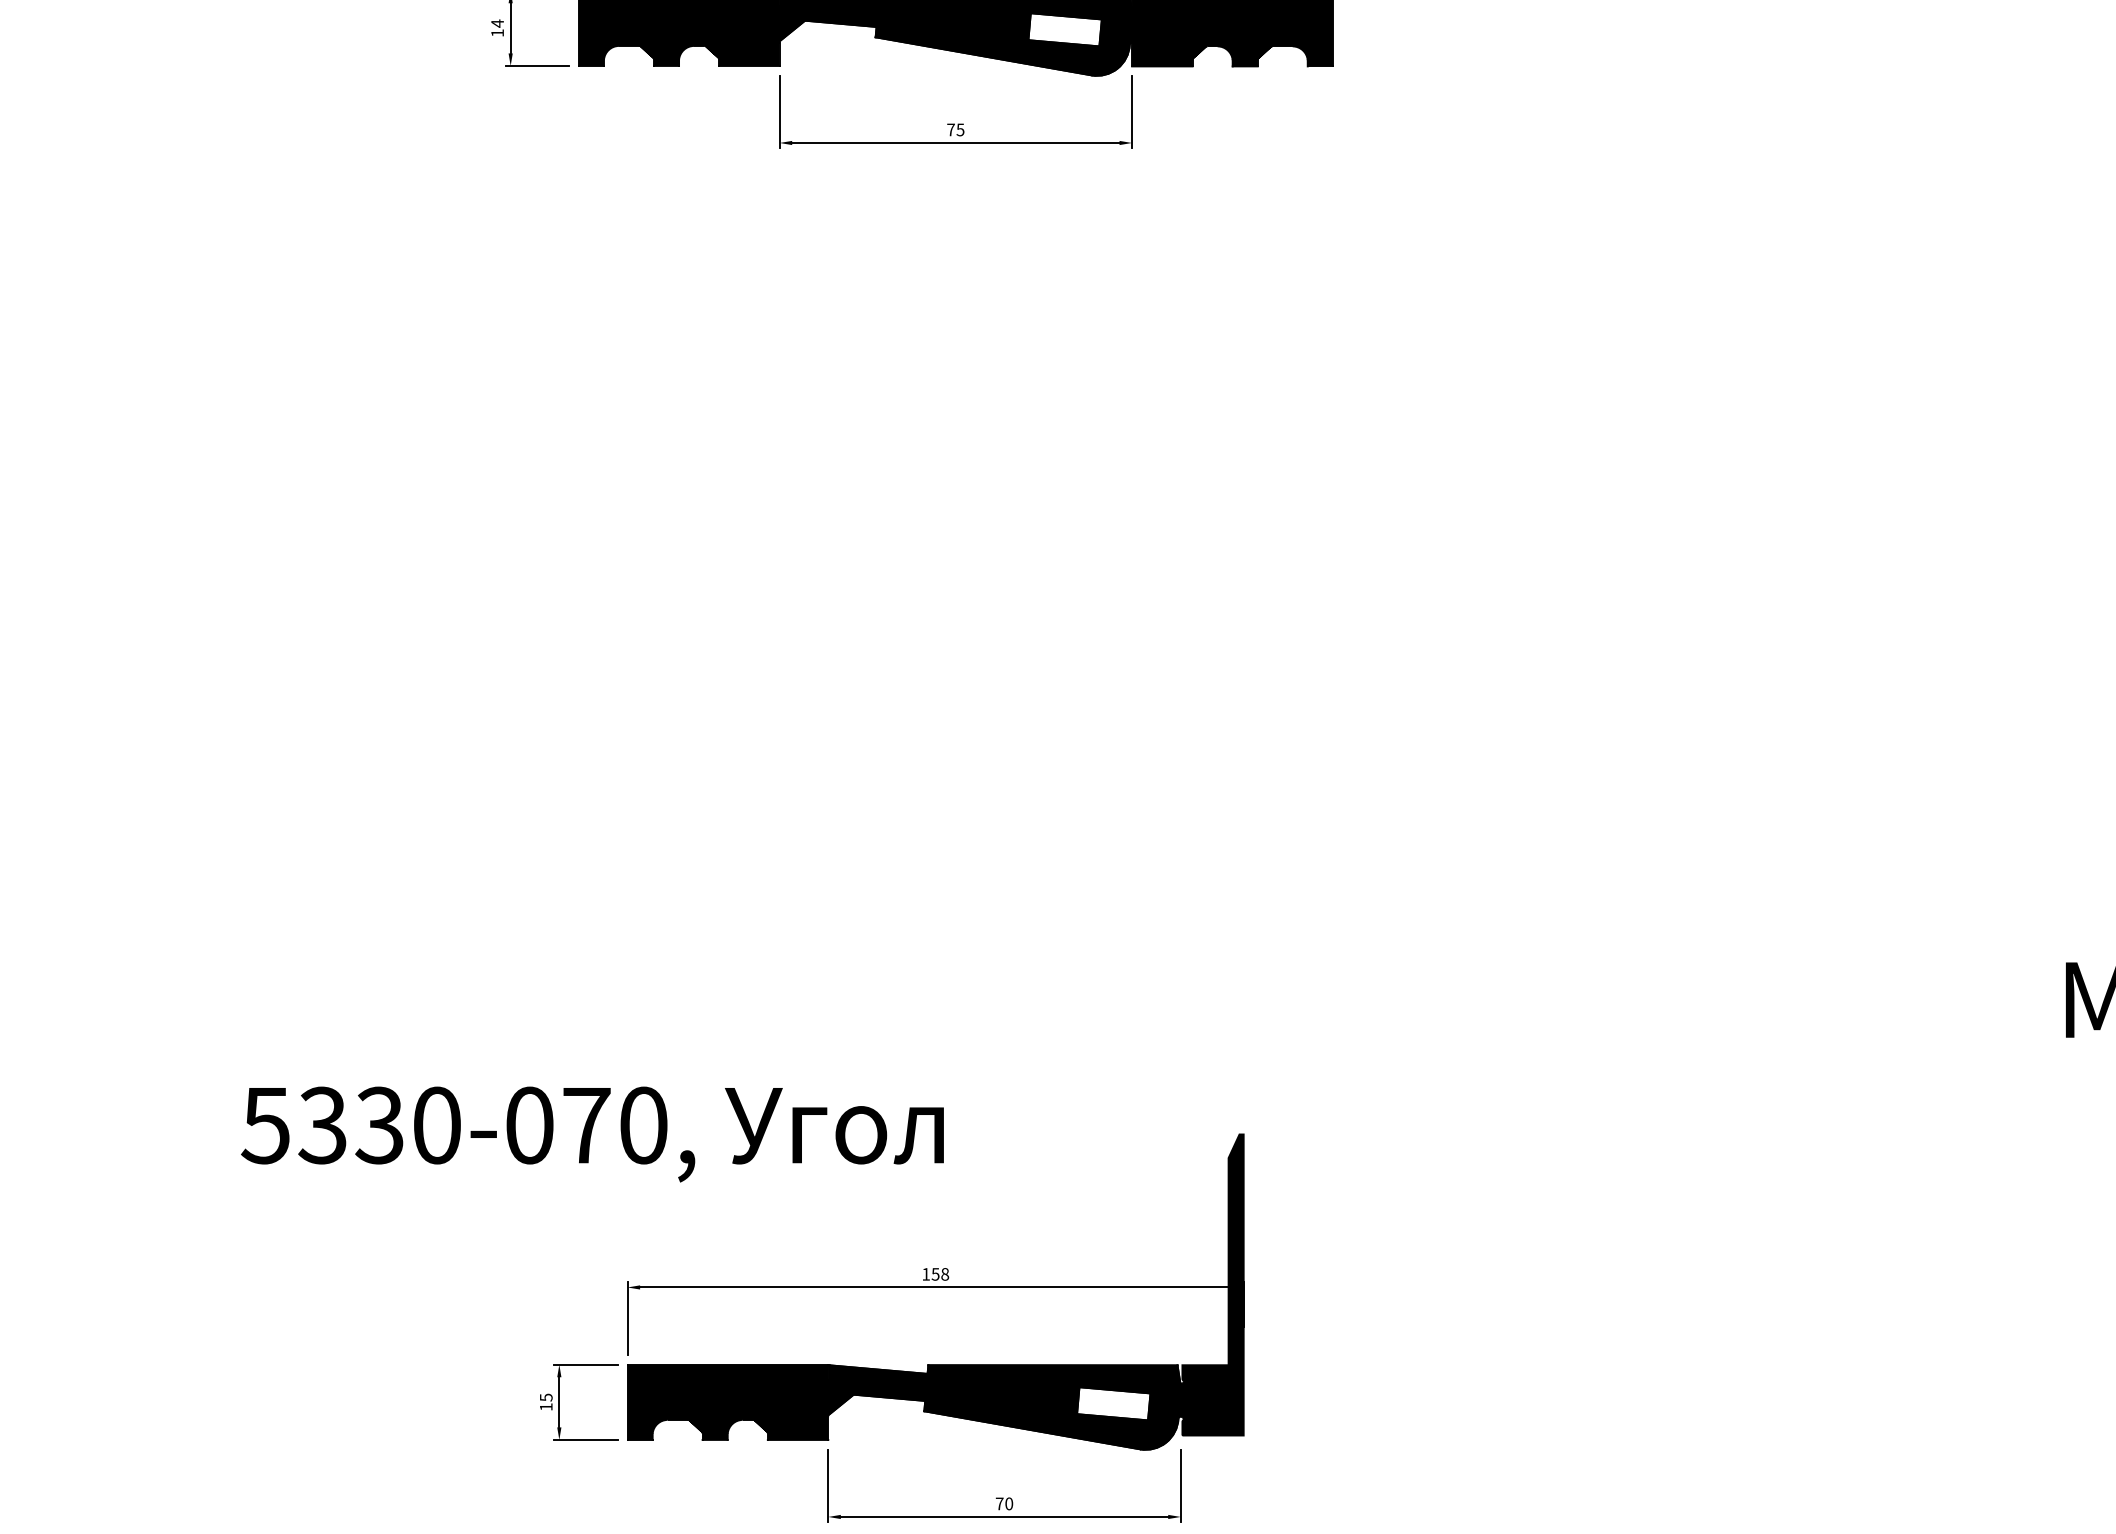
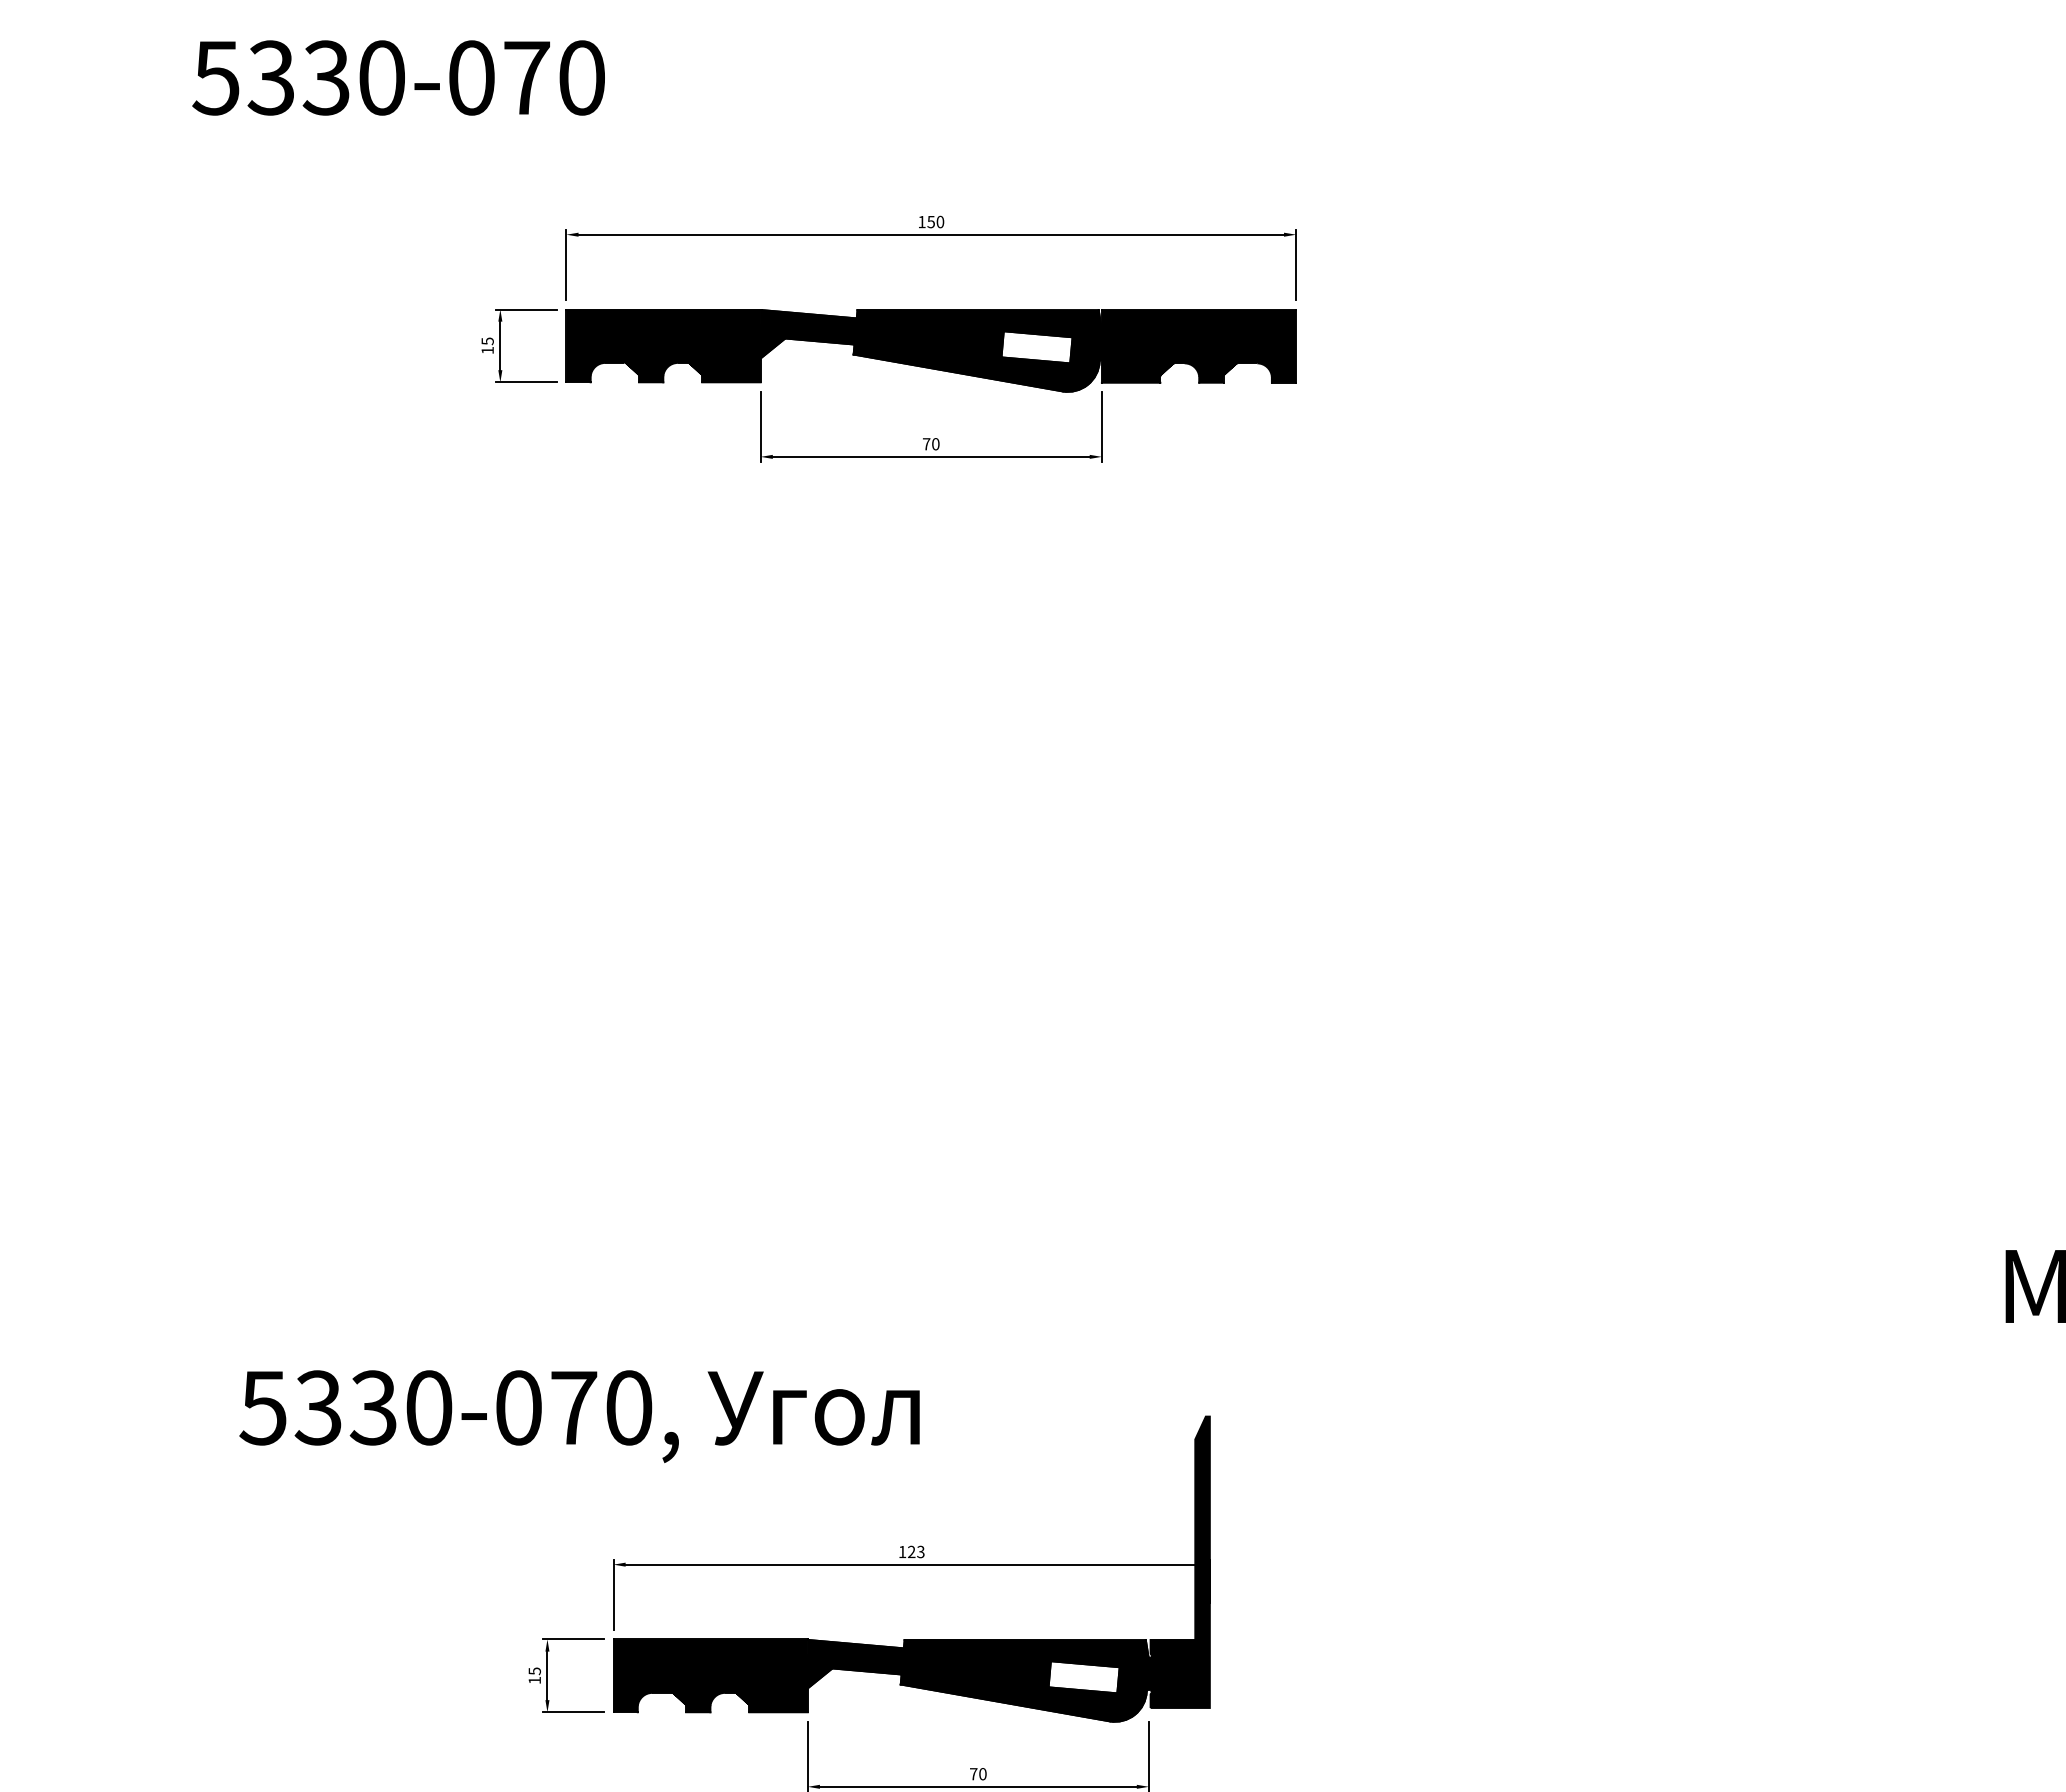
text: (497, 23) -> (487, 341), 14 -> 15
text: (960, 130) -> (935, 444), 75 -> 70
text: (939, 1273) -> (915, 1551), 158 -> 123

